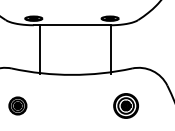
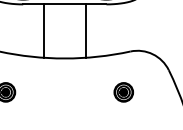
line: (39, 49) -> (43, 30), moved
line: (111, 49) -> (86, 30), moved
part: (125, 105) -> (123, 91), size x0.71

